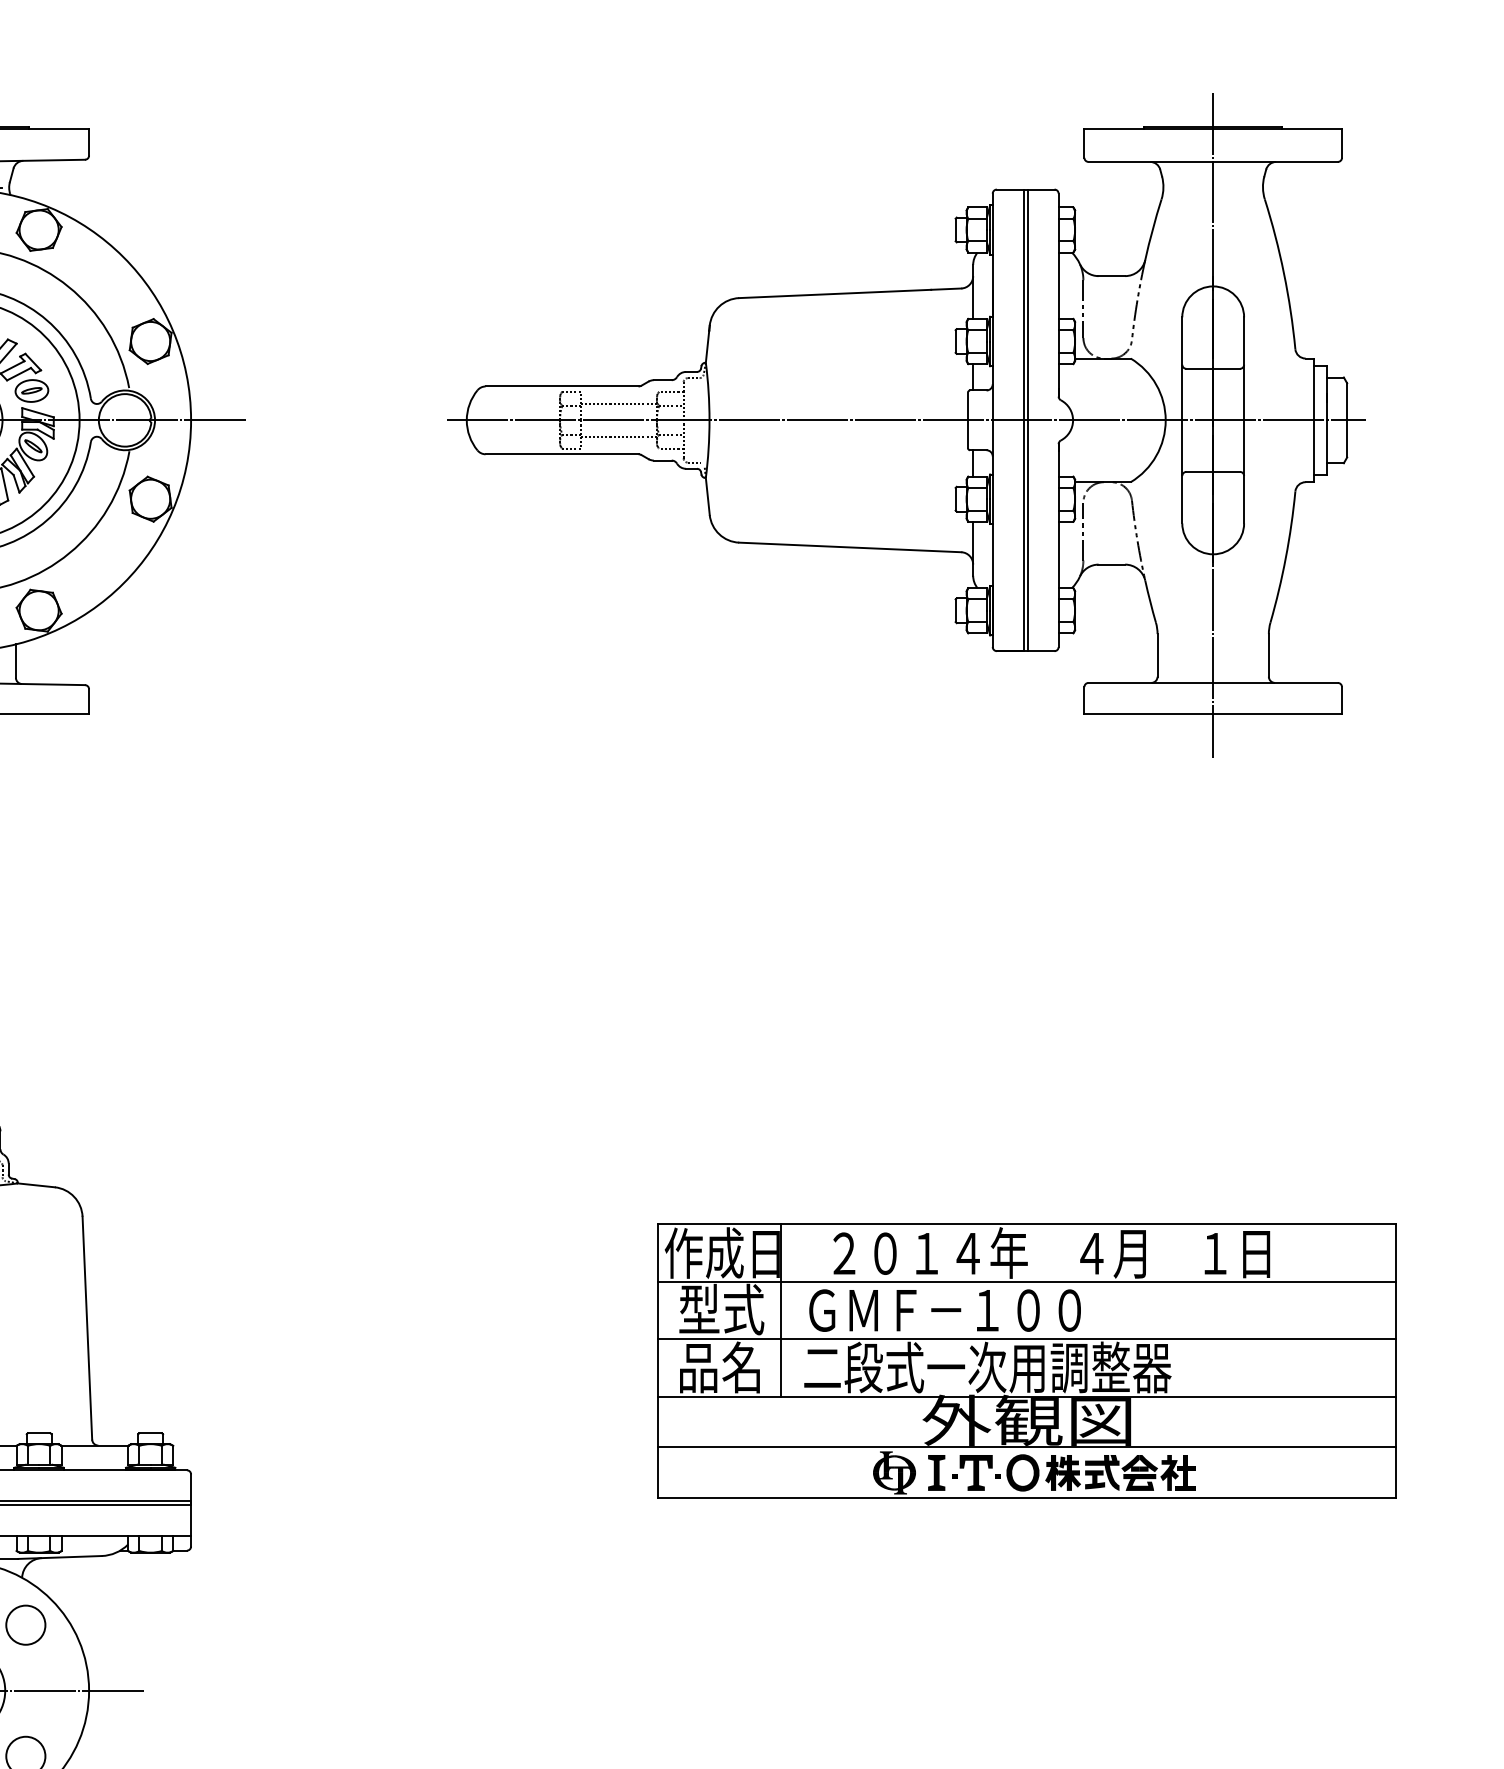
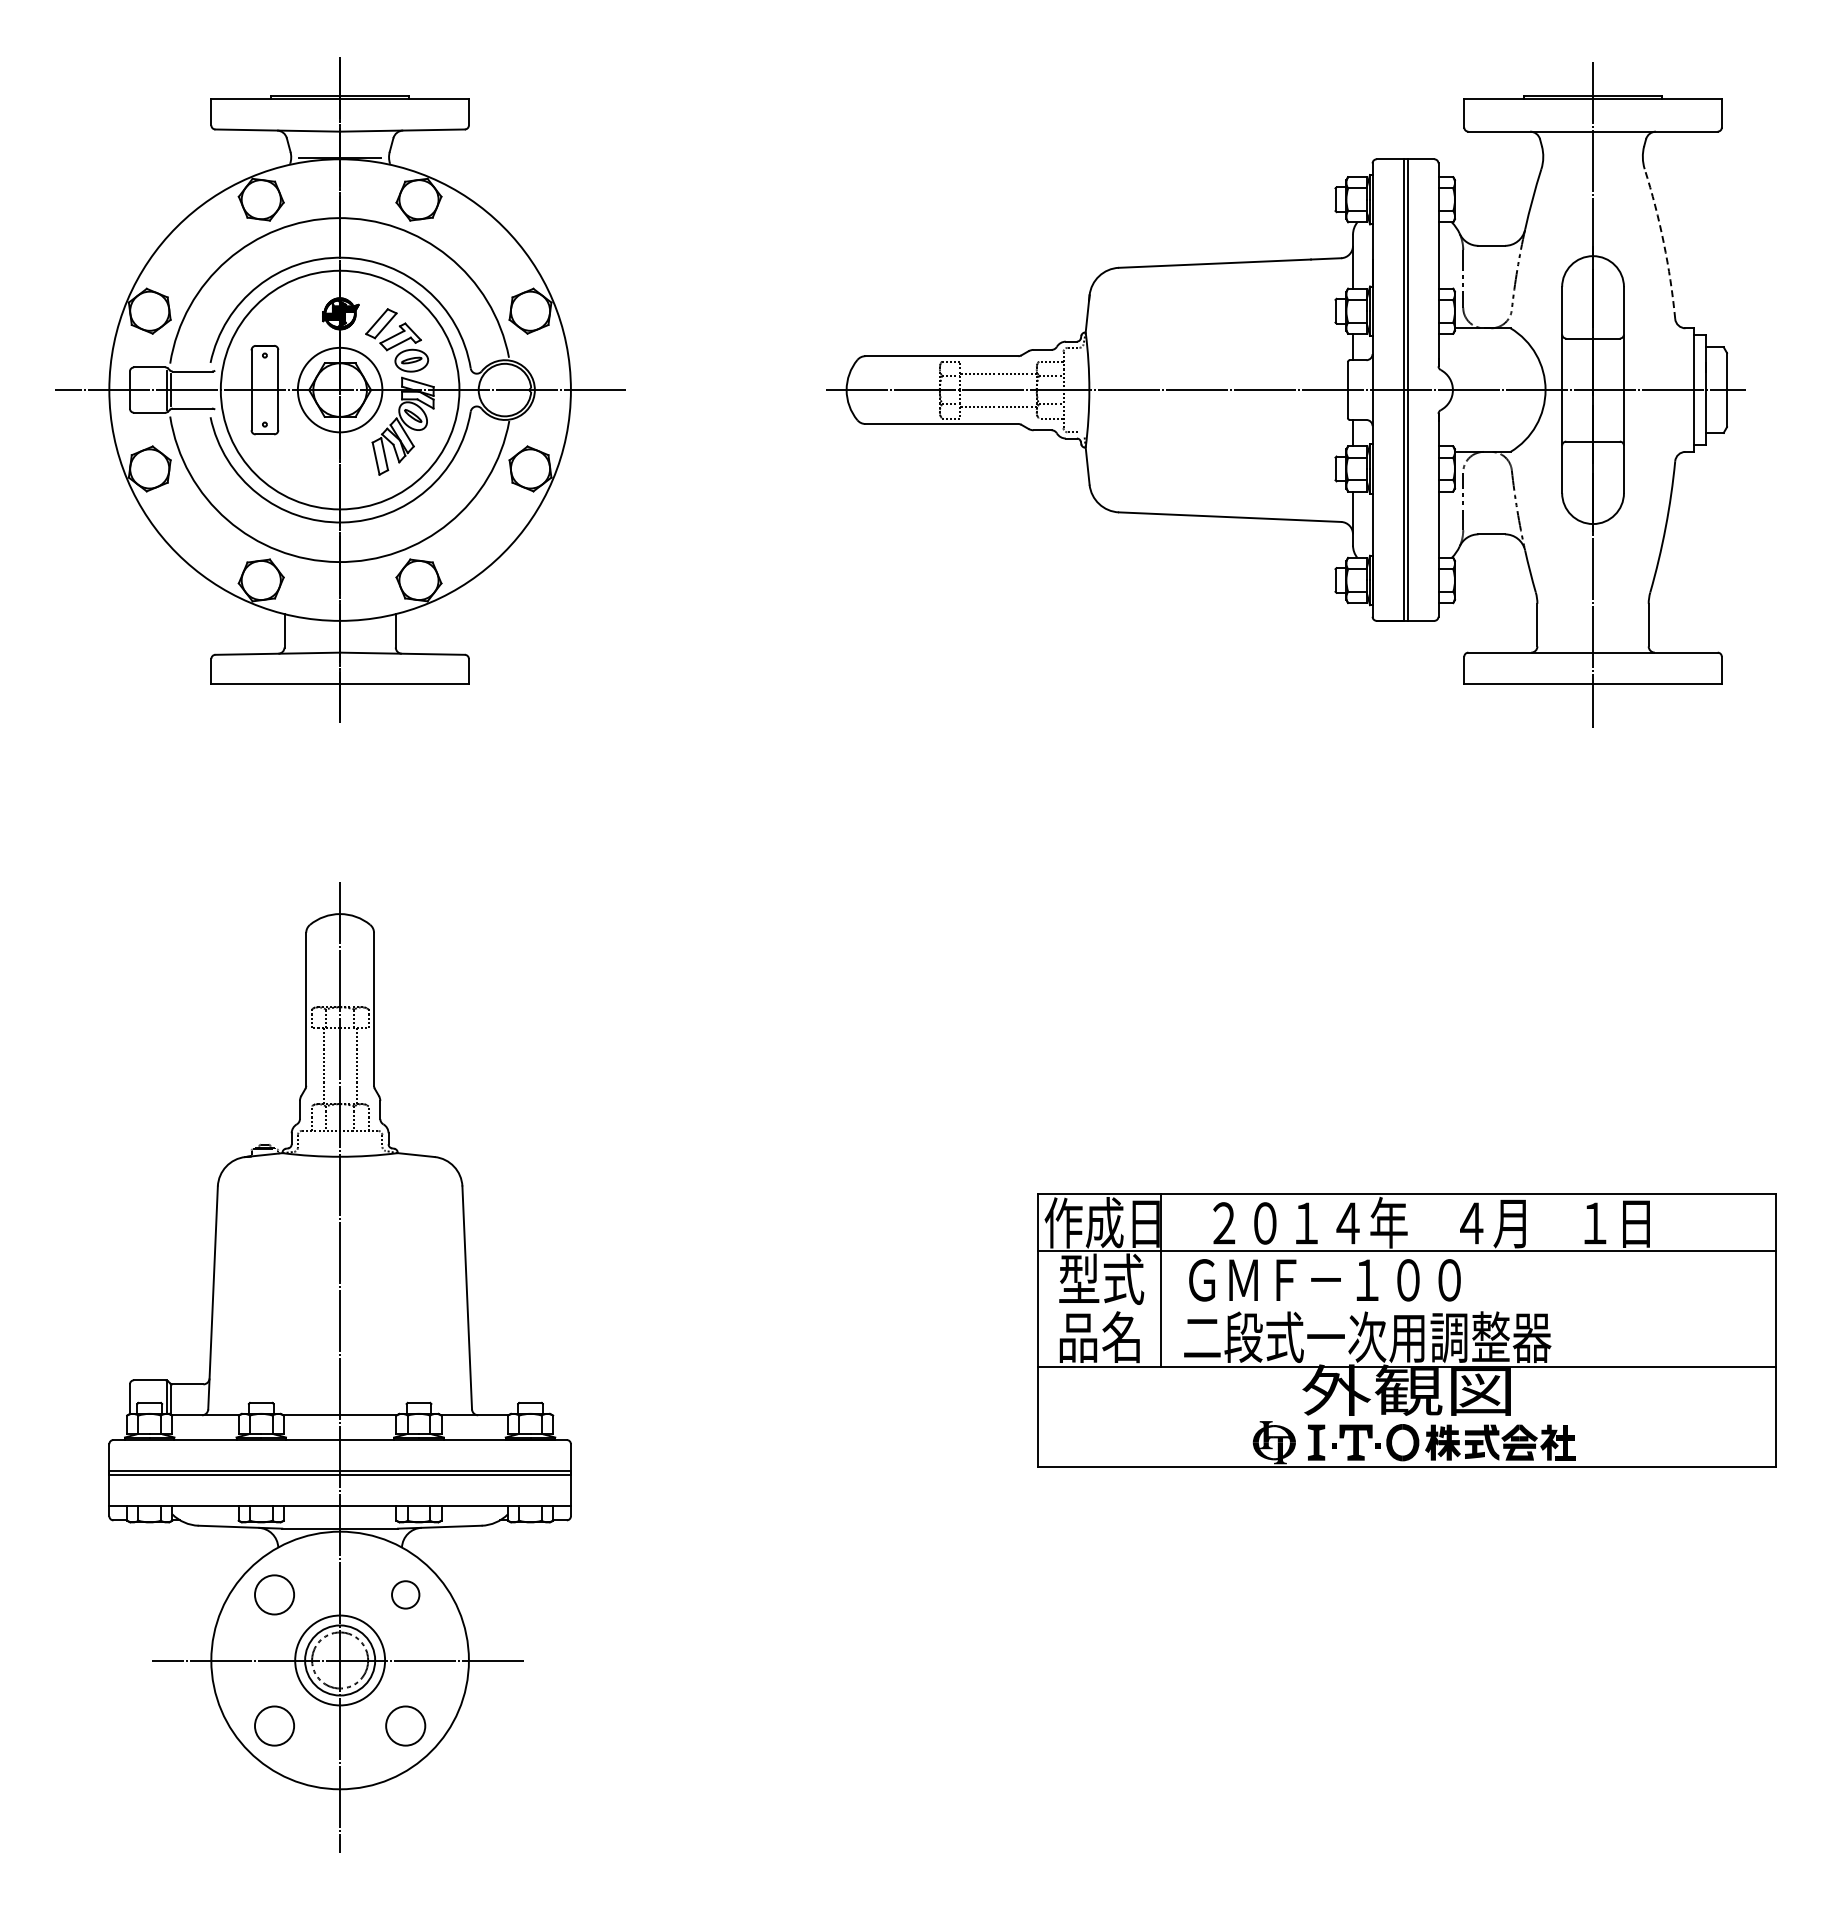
arc: (1283, 273) -> (1663, 243), solid -> dashed
line: (1026, 1339) -> (1406, 1309), removed
line: (1026, 1447) -> (1406, 1417), removed
circle: (25, 1624) -> (405, 1594), size x0.7

